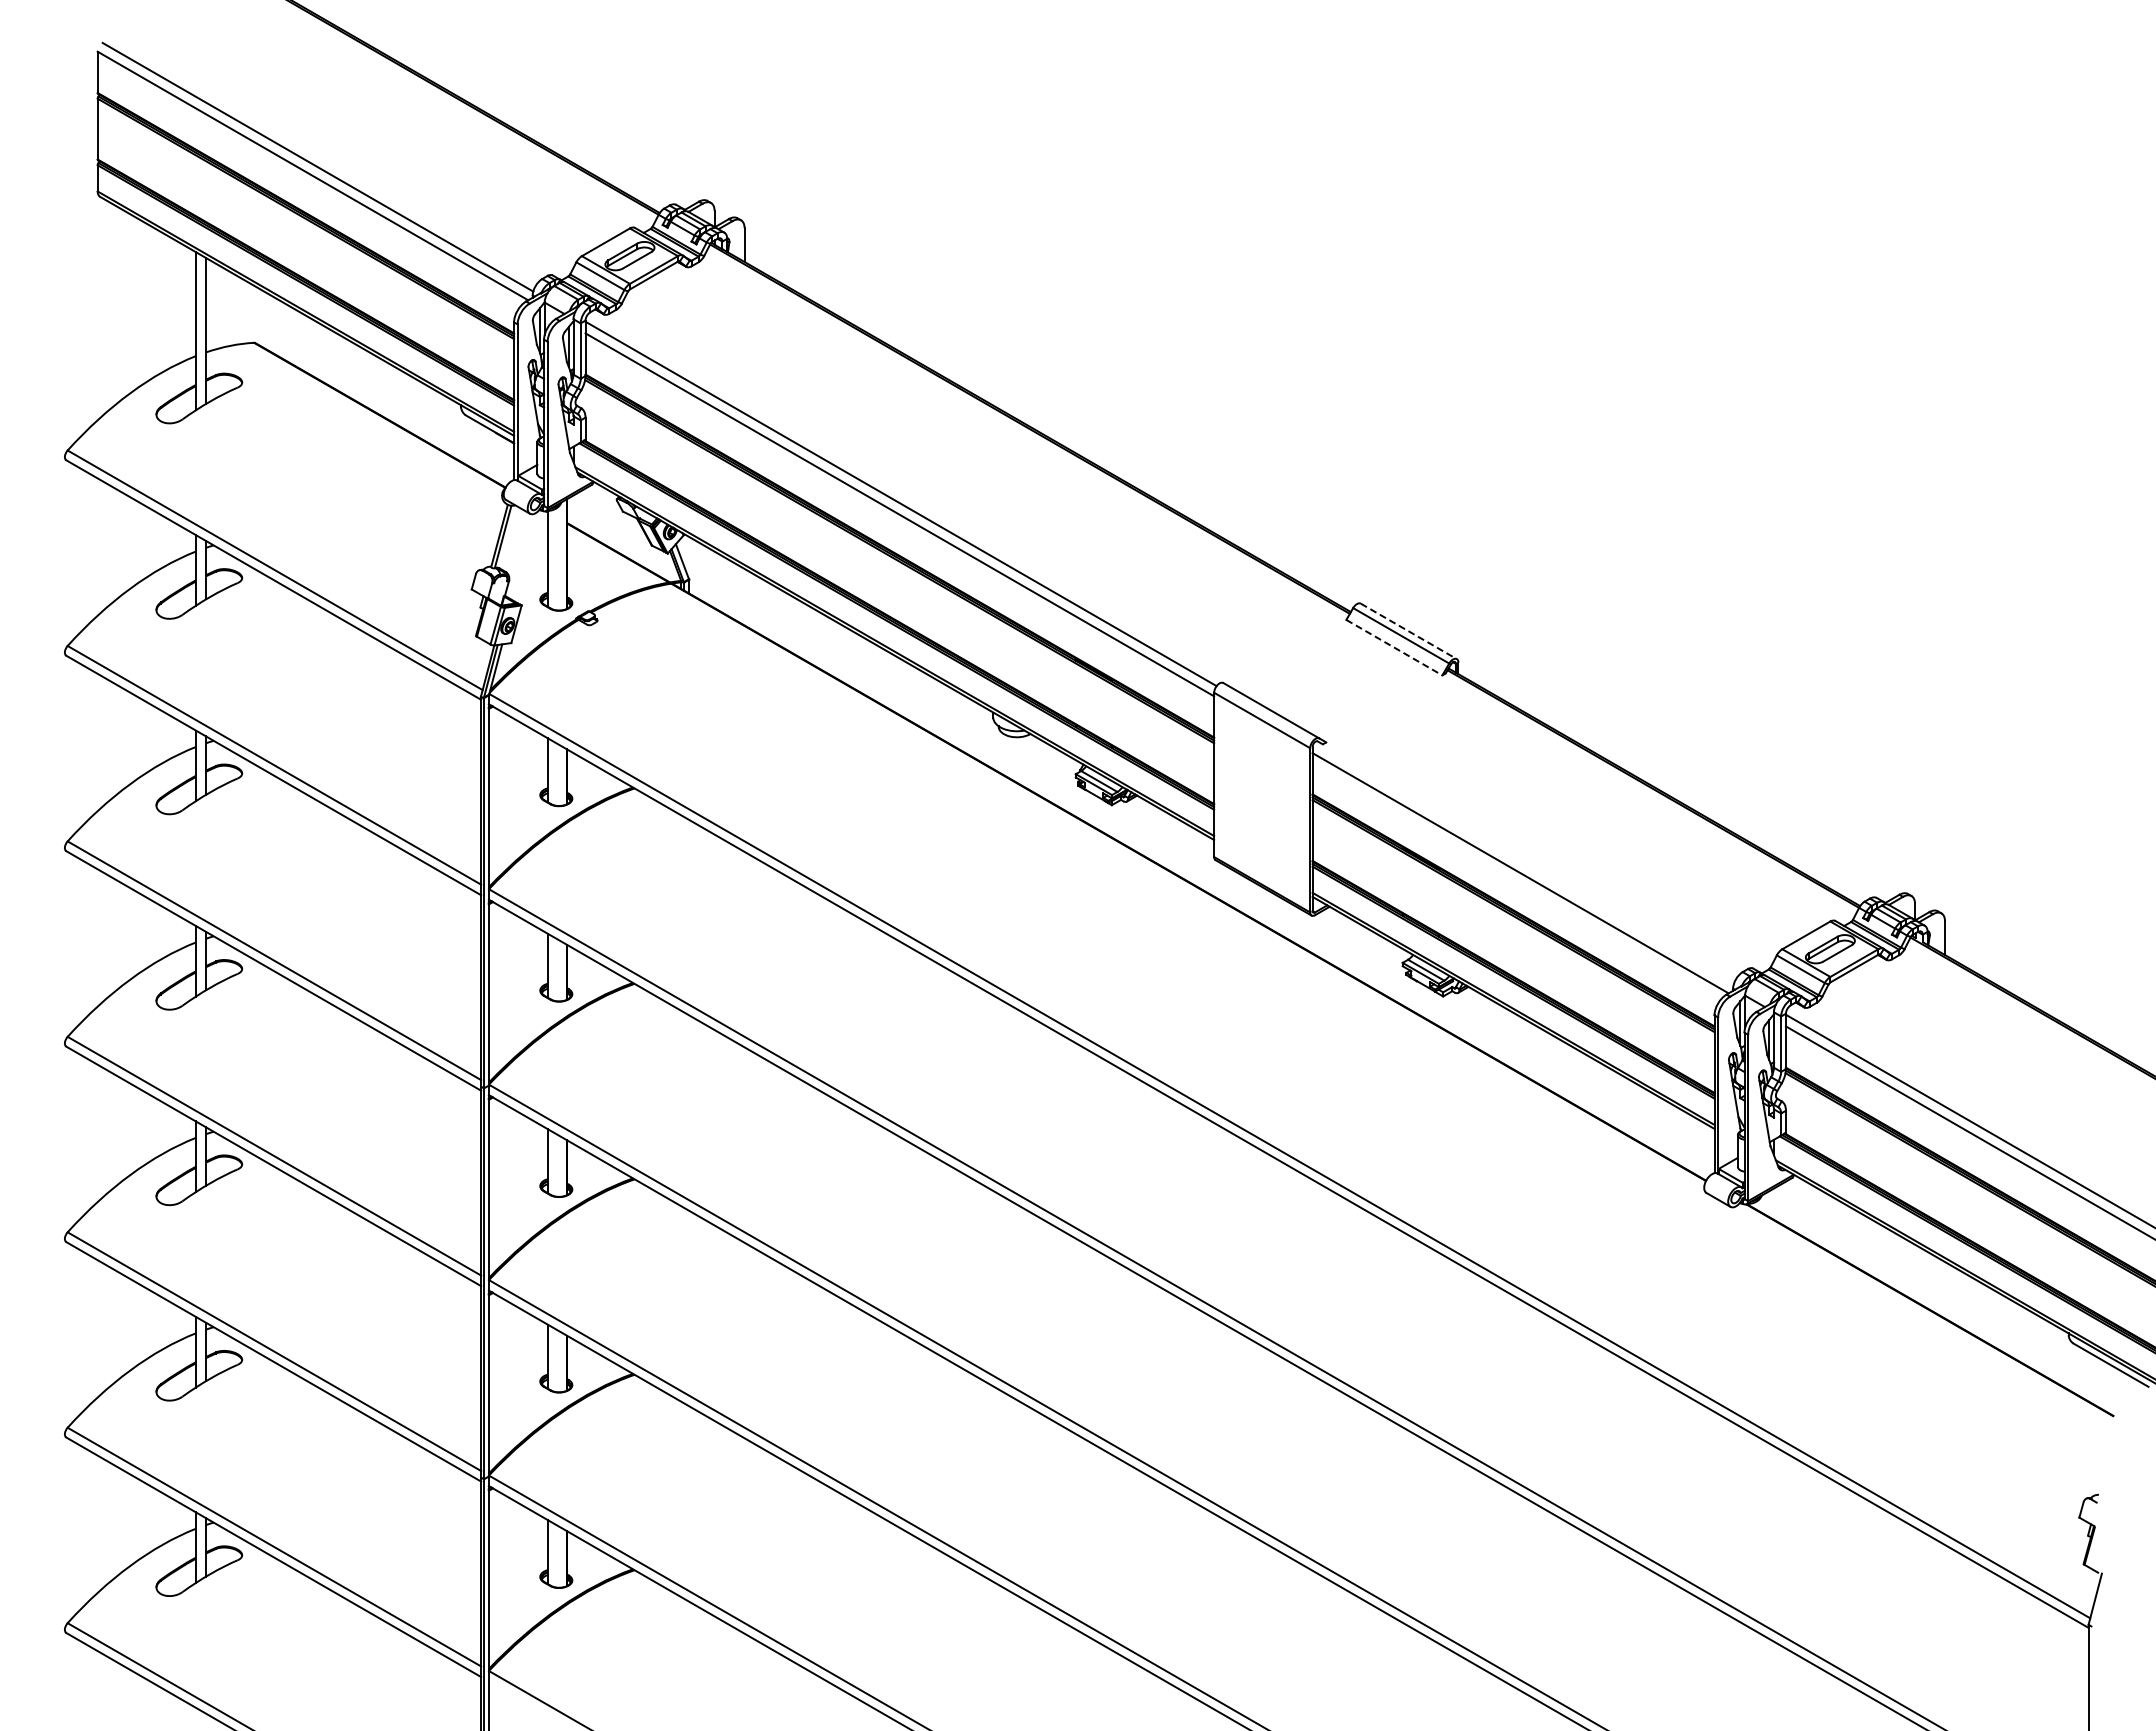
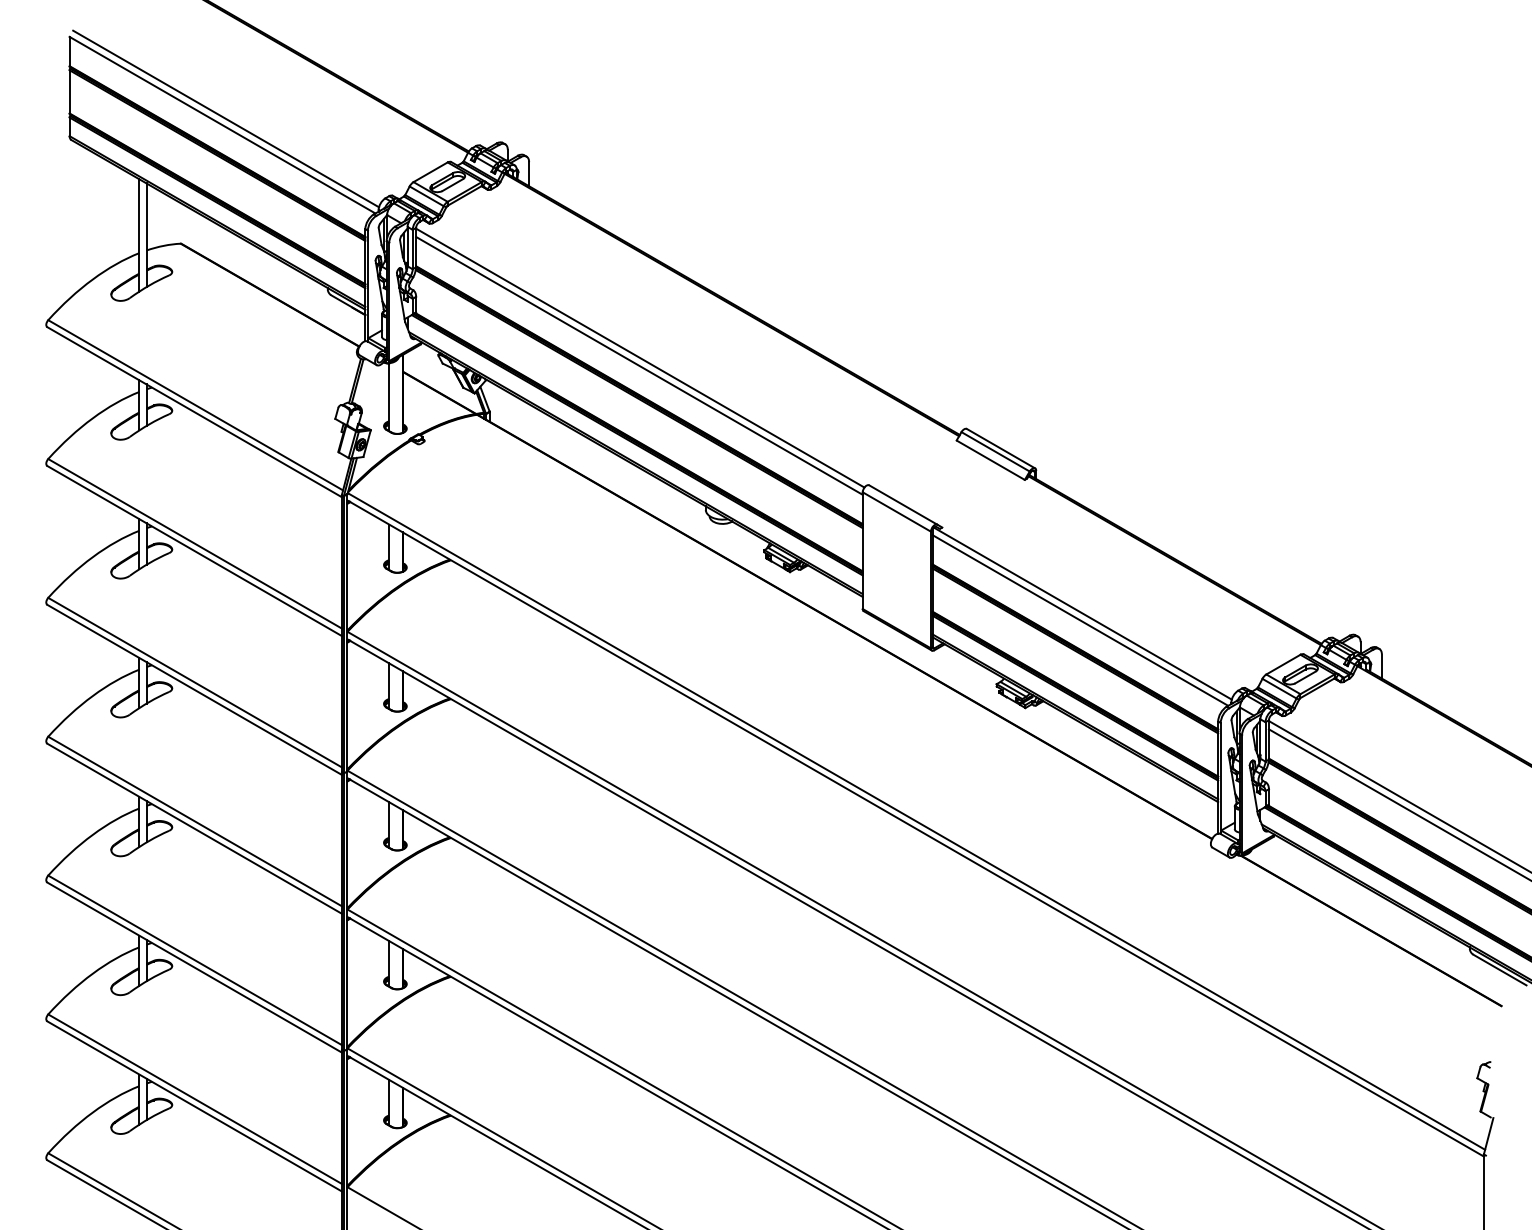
line: (1409, 631) -> (1001, 448), dashed -> solid
line: (1396, 648) -> (992, 460), dashed -> solid
line: (1523, 863) -> (1082, 613), added

